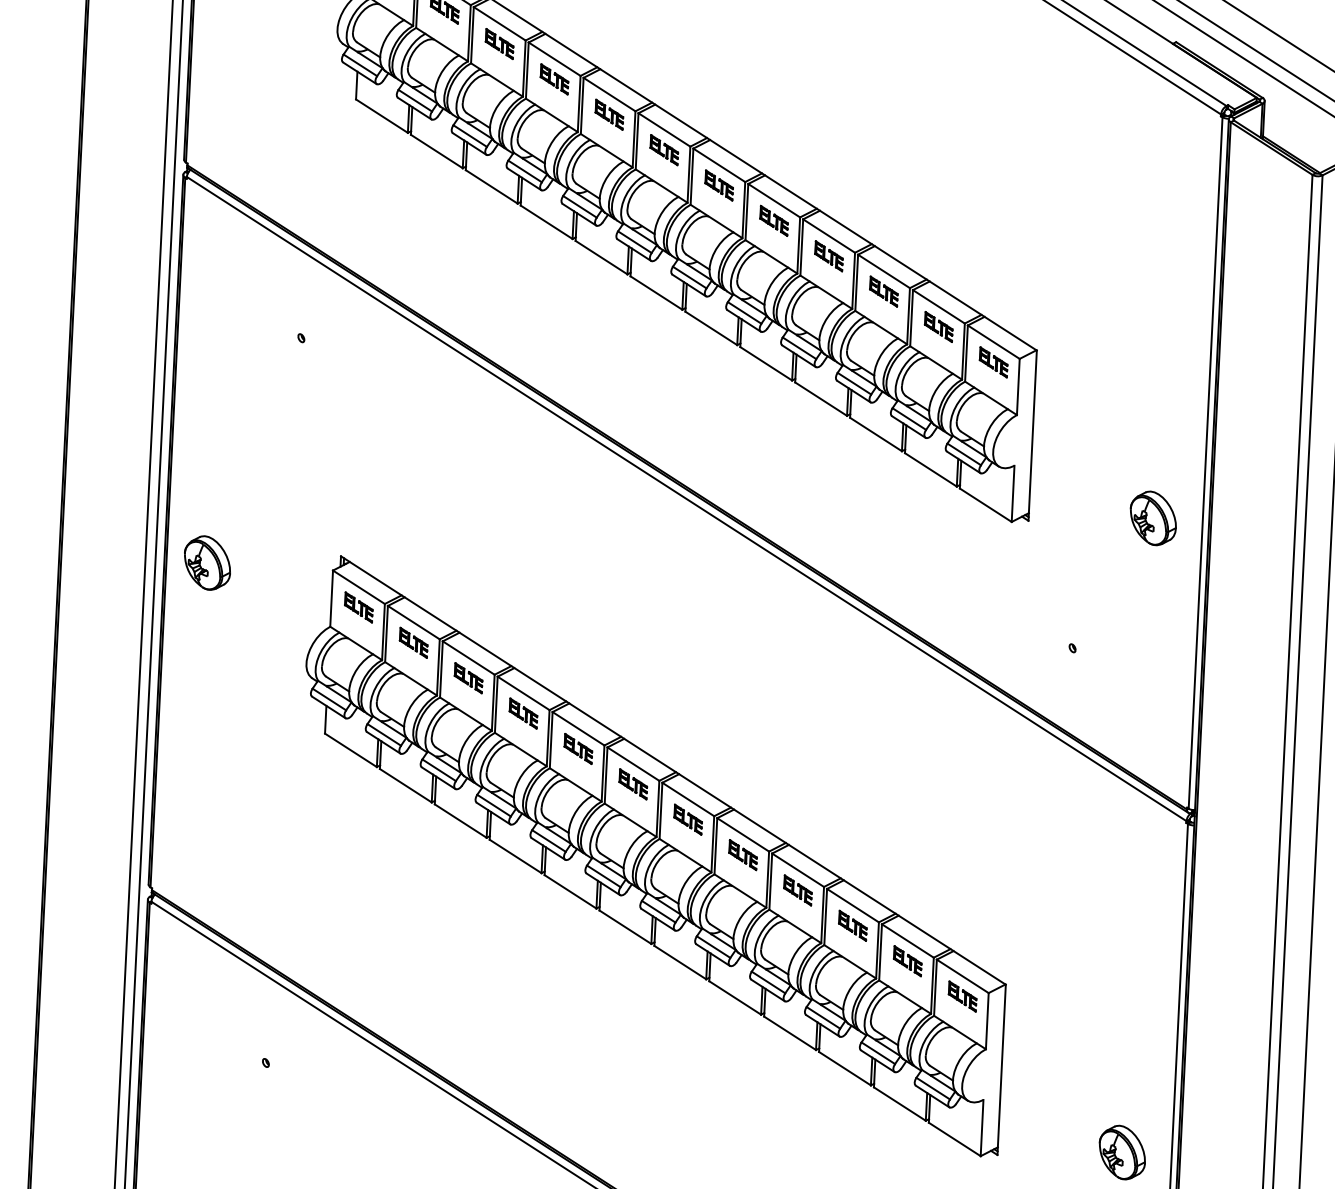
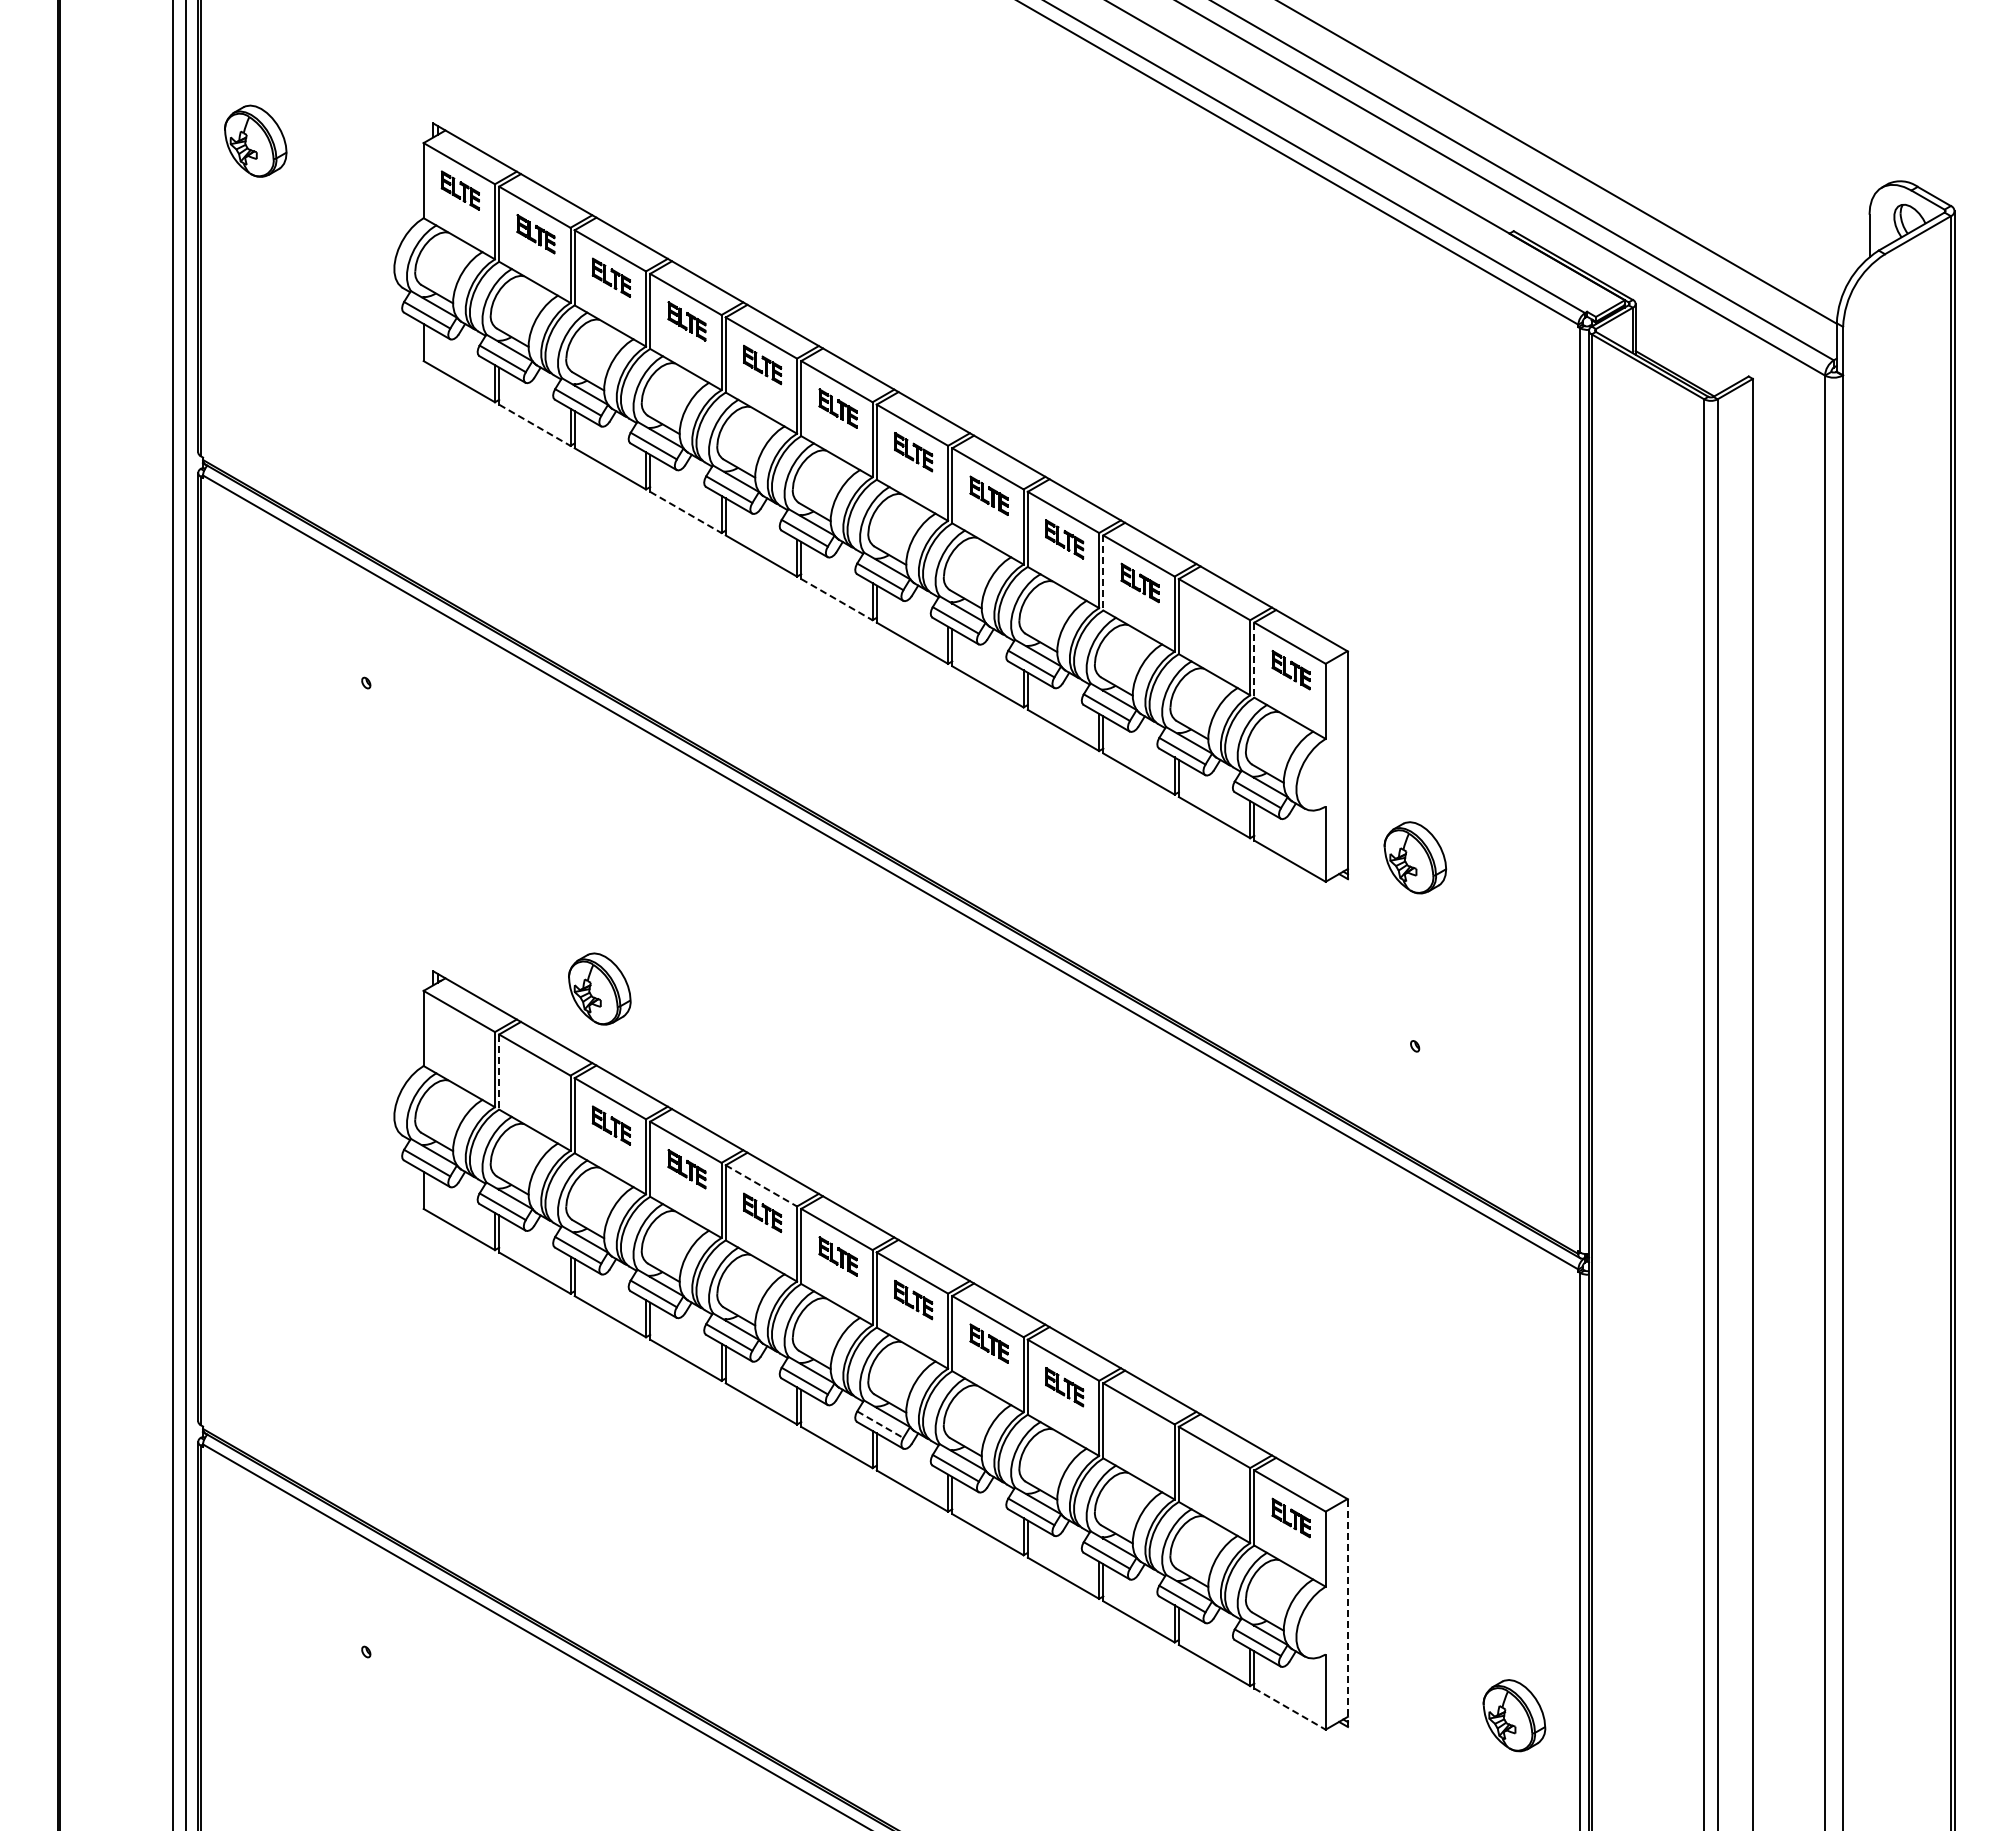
line: (437, 151) -> (535, 425), solid -> dashed
line: (547, 222) -> (686, 512), solid -> dashed
line: (856, 283) -> (1103, 573), solid -> dashed
line: (656, 292) -> (837, 599), solid -> dashed
part: (938, 326) -> (1215, 626), removed
line: (966, 353) -> (1254, 660), solid -> dashed
part: (1153, 518) -> (1415, 857), moved
part: (207, 562) -> (599, 988), moved
part: (358, 607) -> (459, 1038), removed
line: (386, 634) -> (499, 1072), solid -> dashed
part: (413, 642) -> (535, 1081), removed
line: (578, 729) -> (761, 1186), solid -> dashed
line: (658, 911) -> (880, 1424), solid -> dashed
part: (852, 925) -> (1139, 1430), removed
part: (907, 961) -> (1215, 1474), removed
line: (1002, 1070) -> (1348, 1613), solid -> dashed
line: (955, 1139) -> (1290, 1709), solid -> dashed

